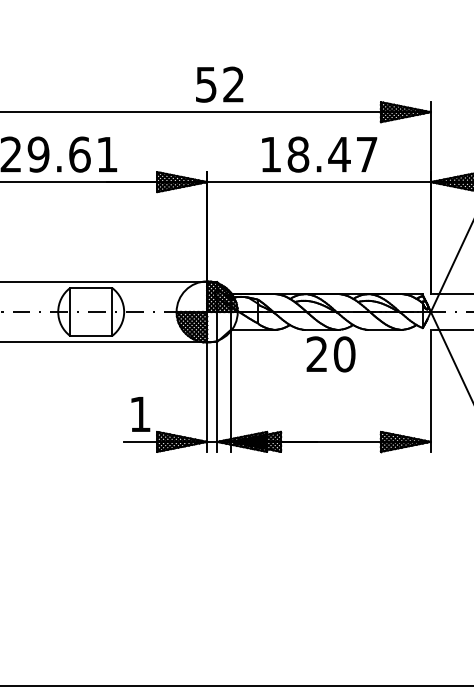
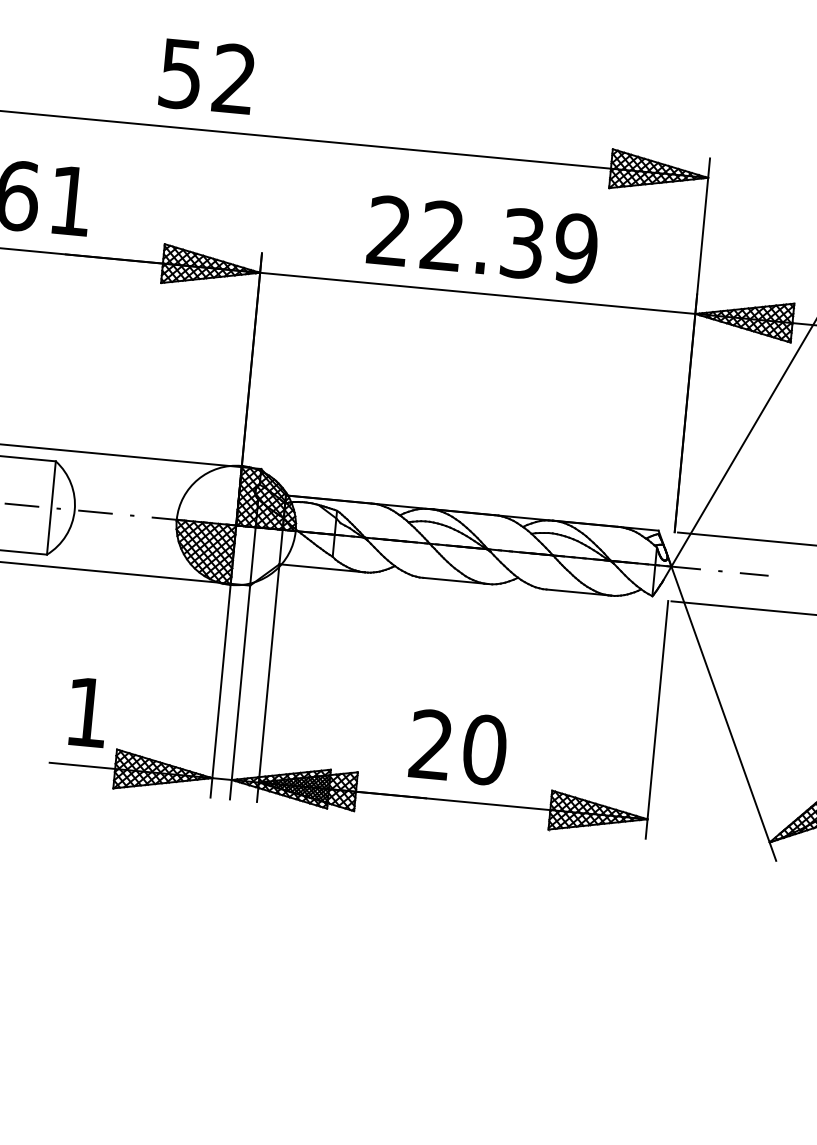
text: (219, 84) -> (206, 76), moved
text: (318, 154) -> (481, 239), 18.47 -> 22.39
text: (330, 354) -> (457, 747), moved

